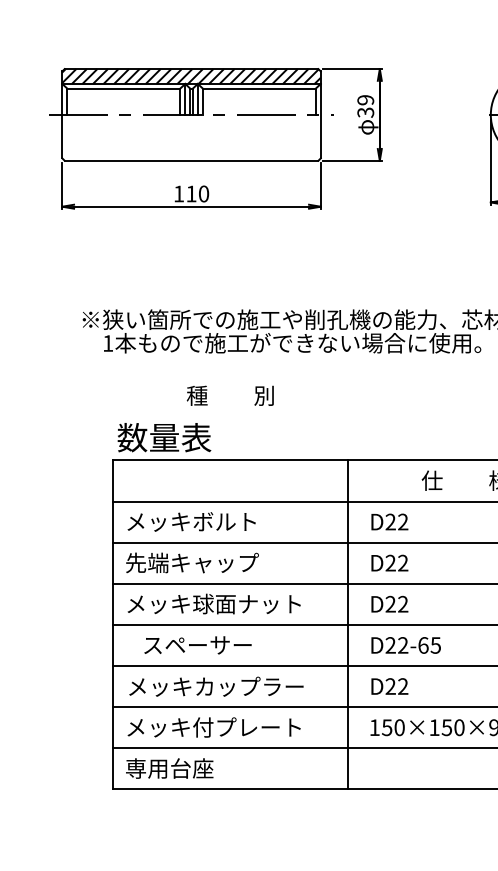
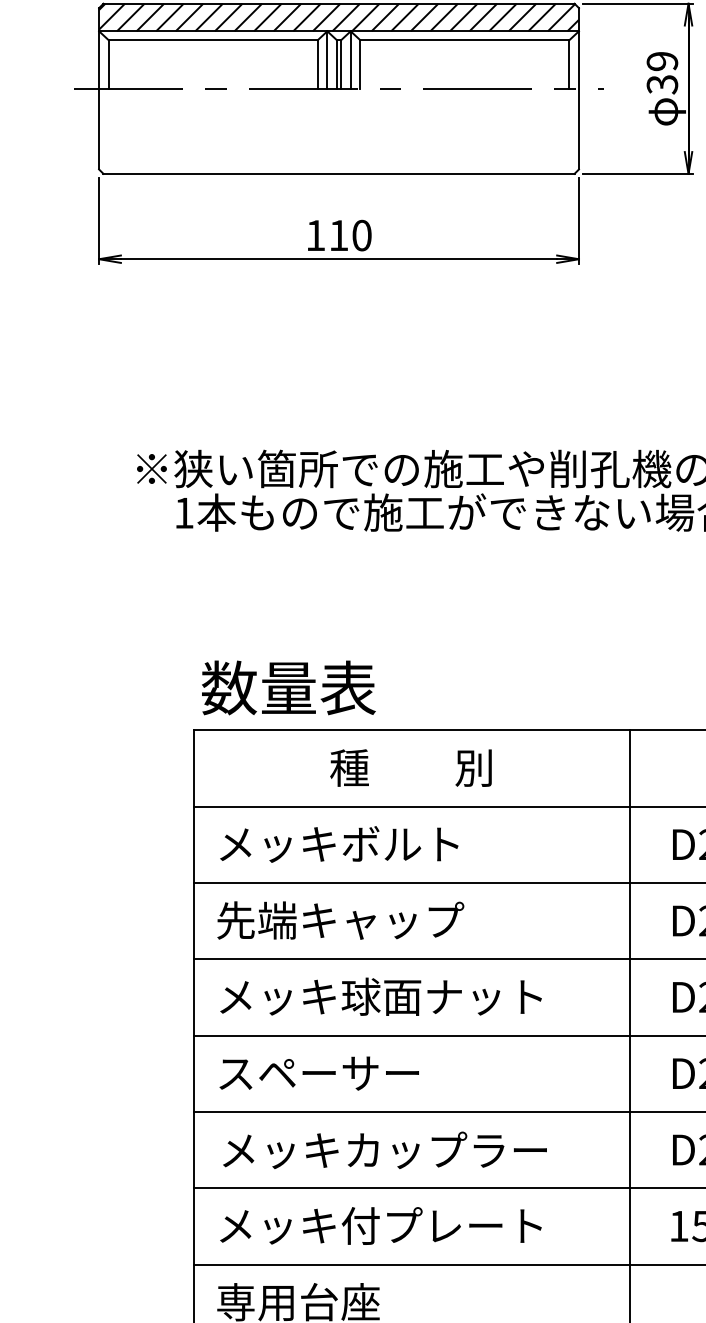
text: (229, 395) -> (409, 767), moved
text: (197, 645) -> (318, 1073), moved

